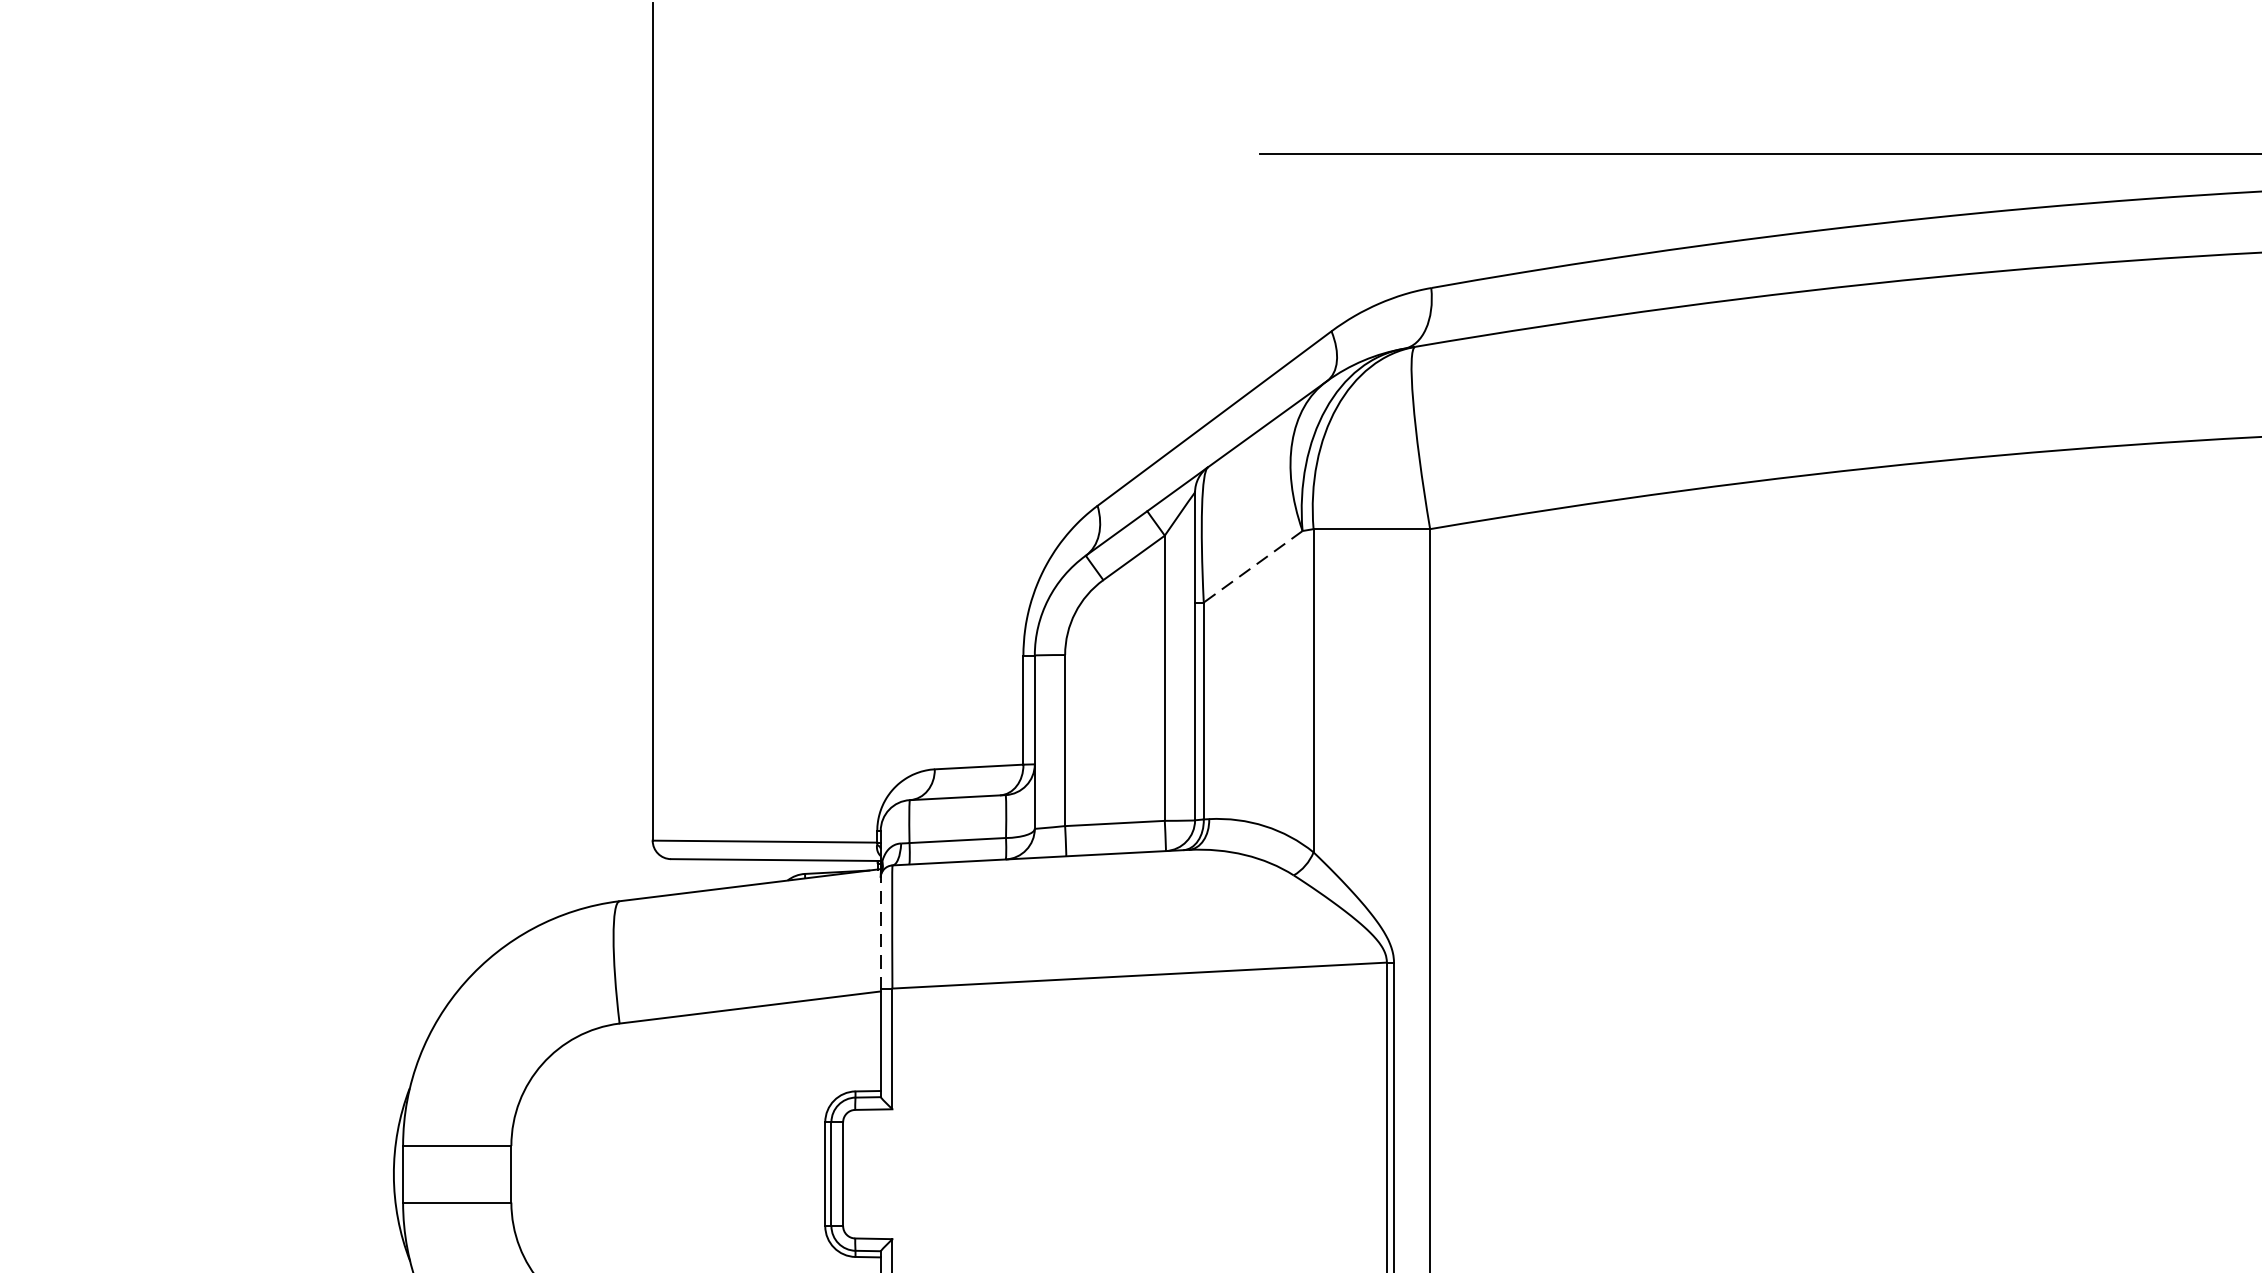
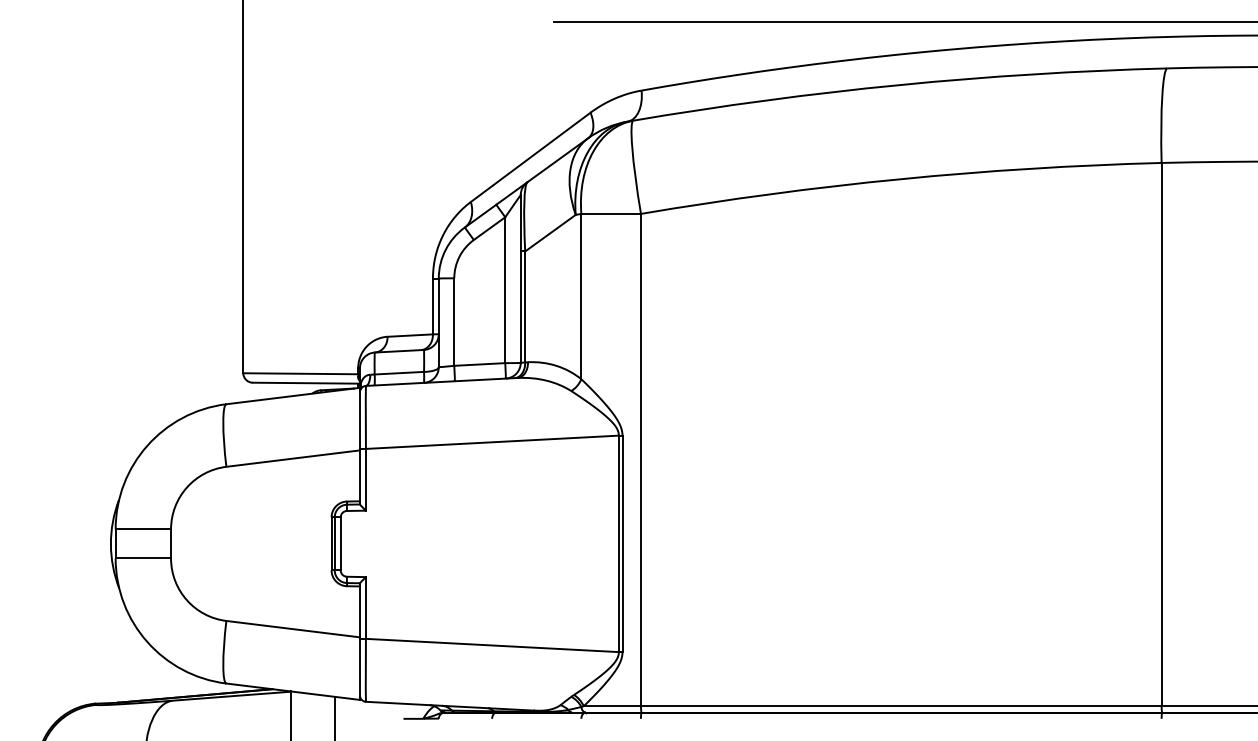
line: (1253, 567) -> (550, 233), dashed -> solid
line: (879, 931) -> (359, 419), dashed -> solid

